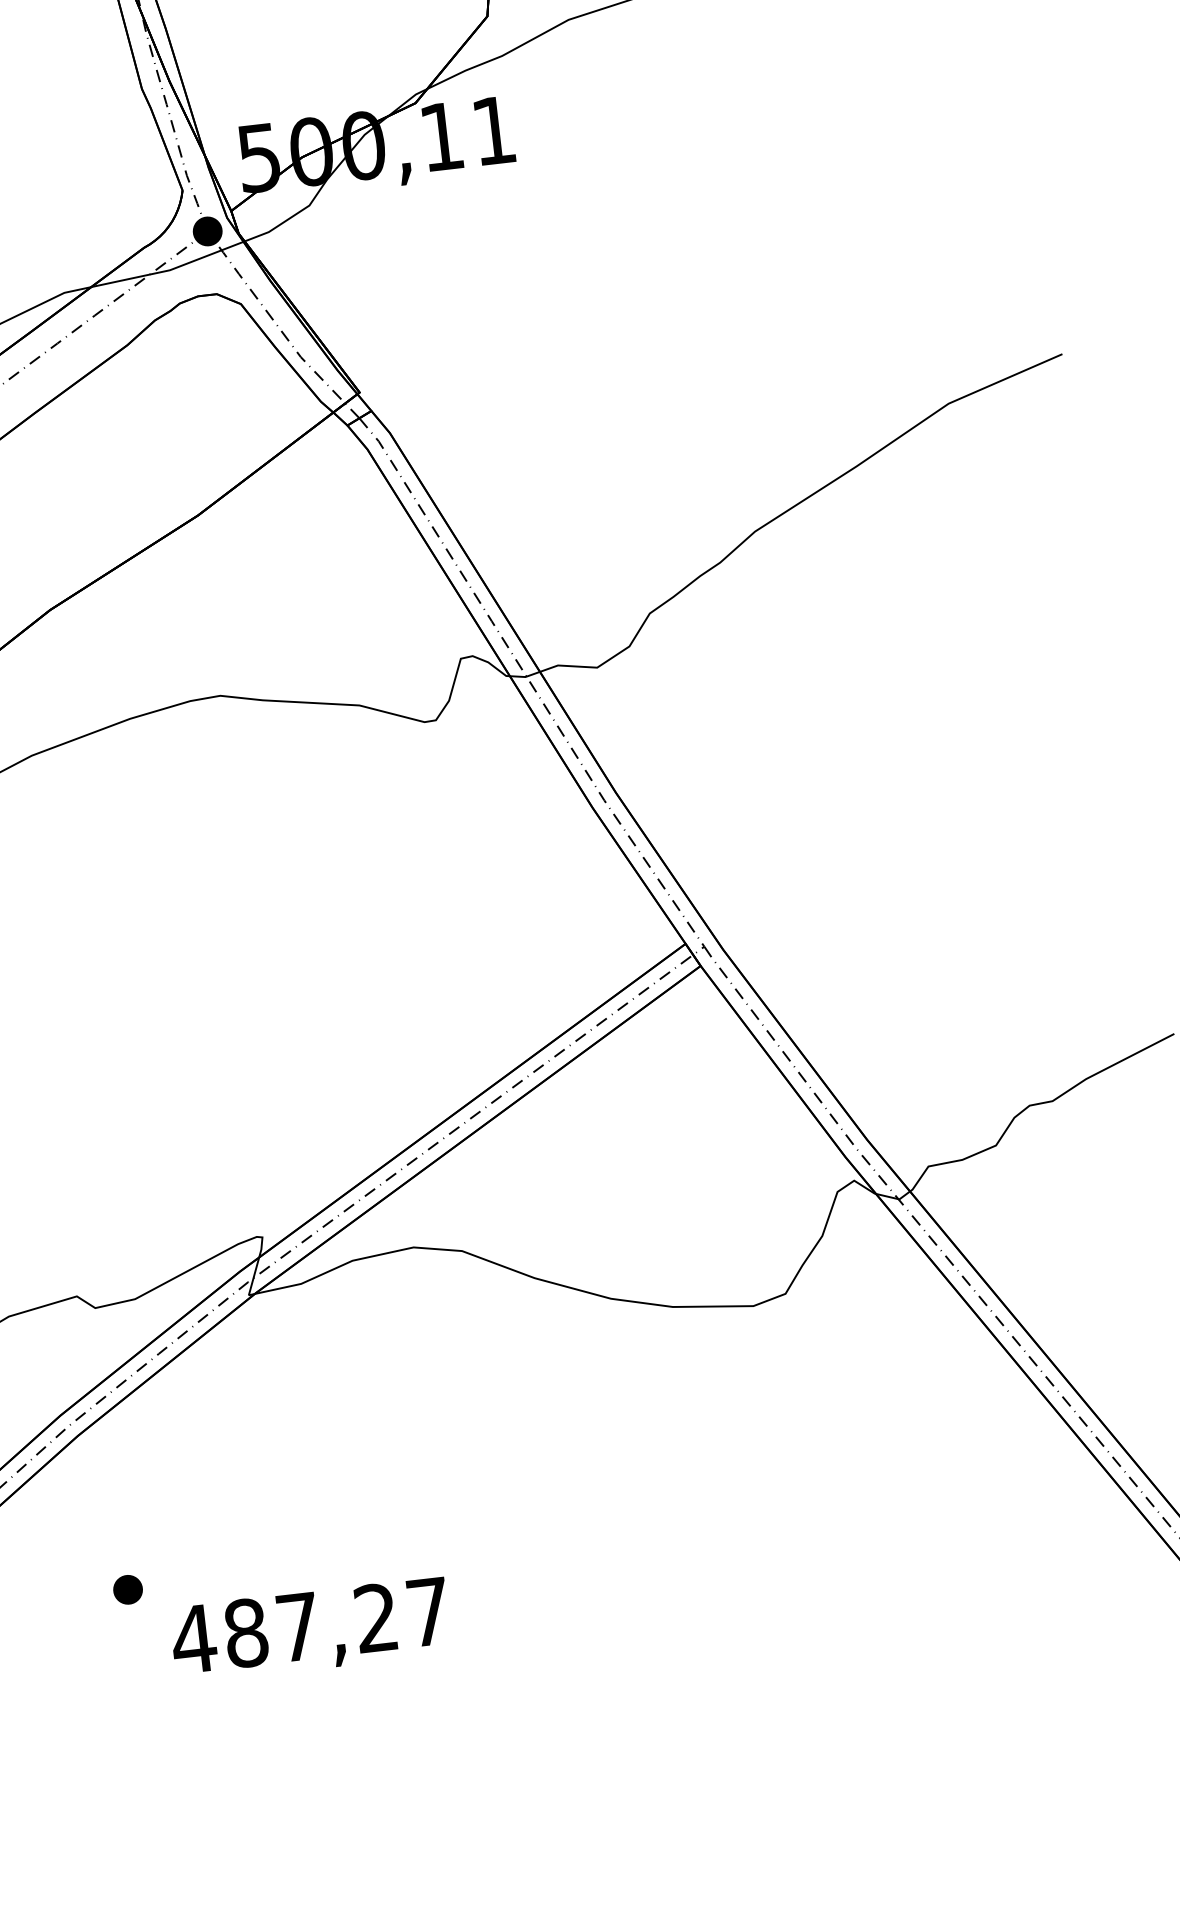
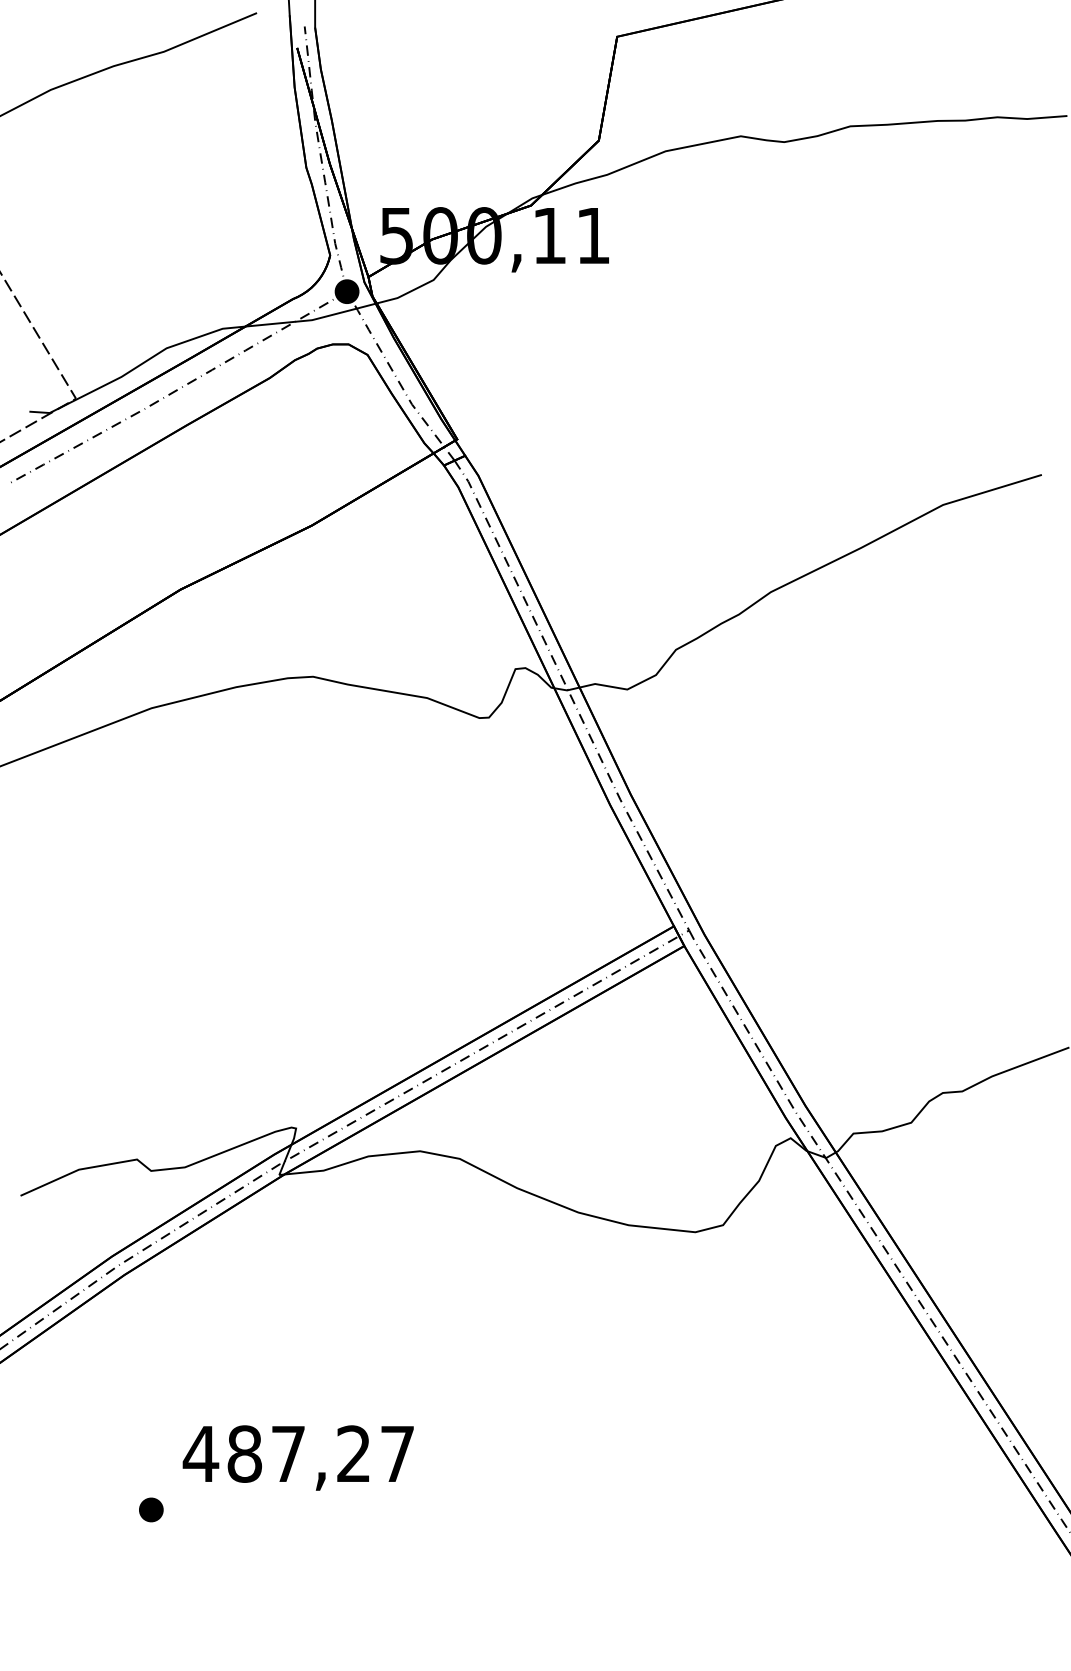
part: (128, 1589) -> (151, 1509), moved

